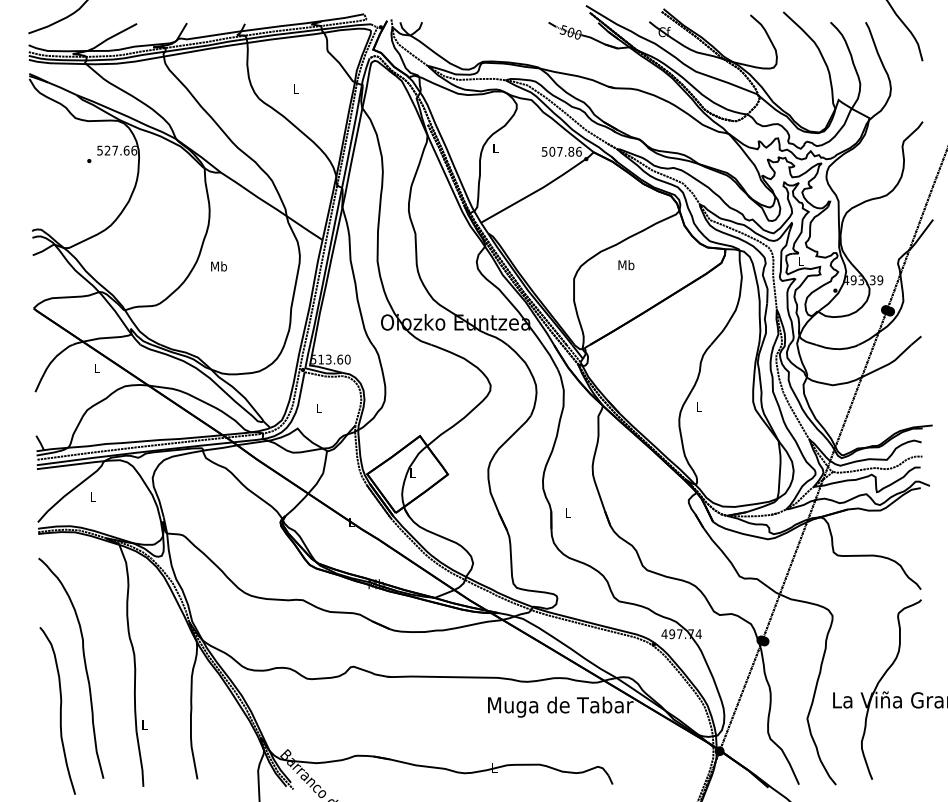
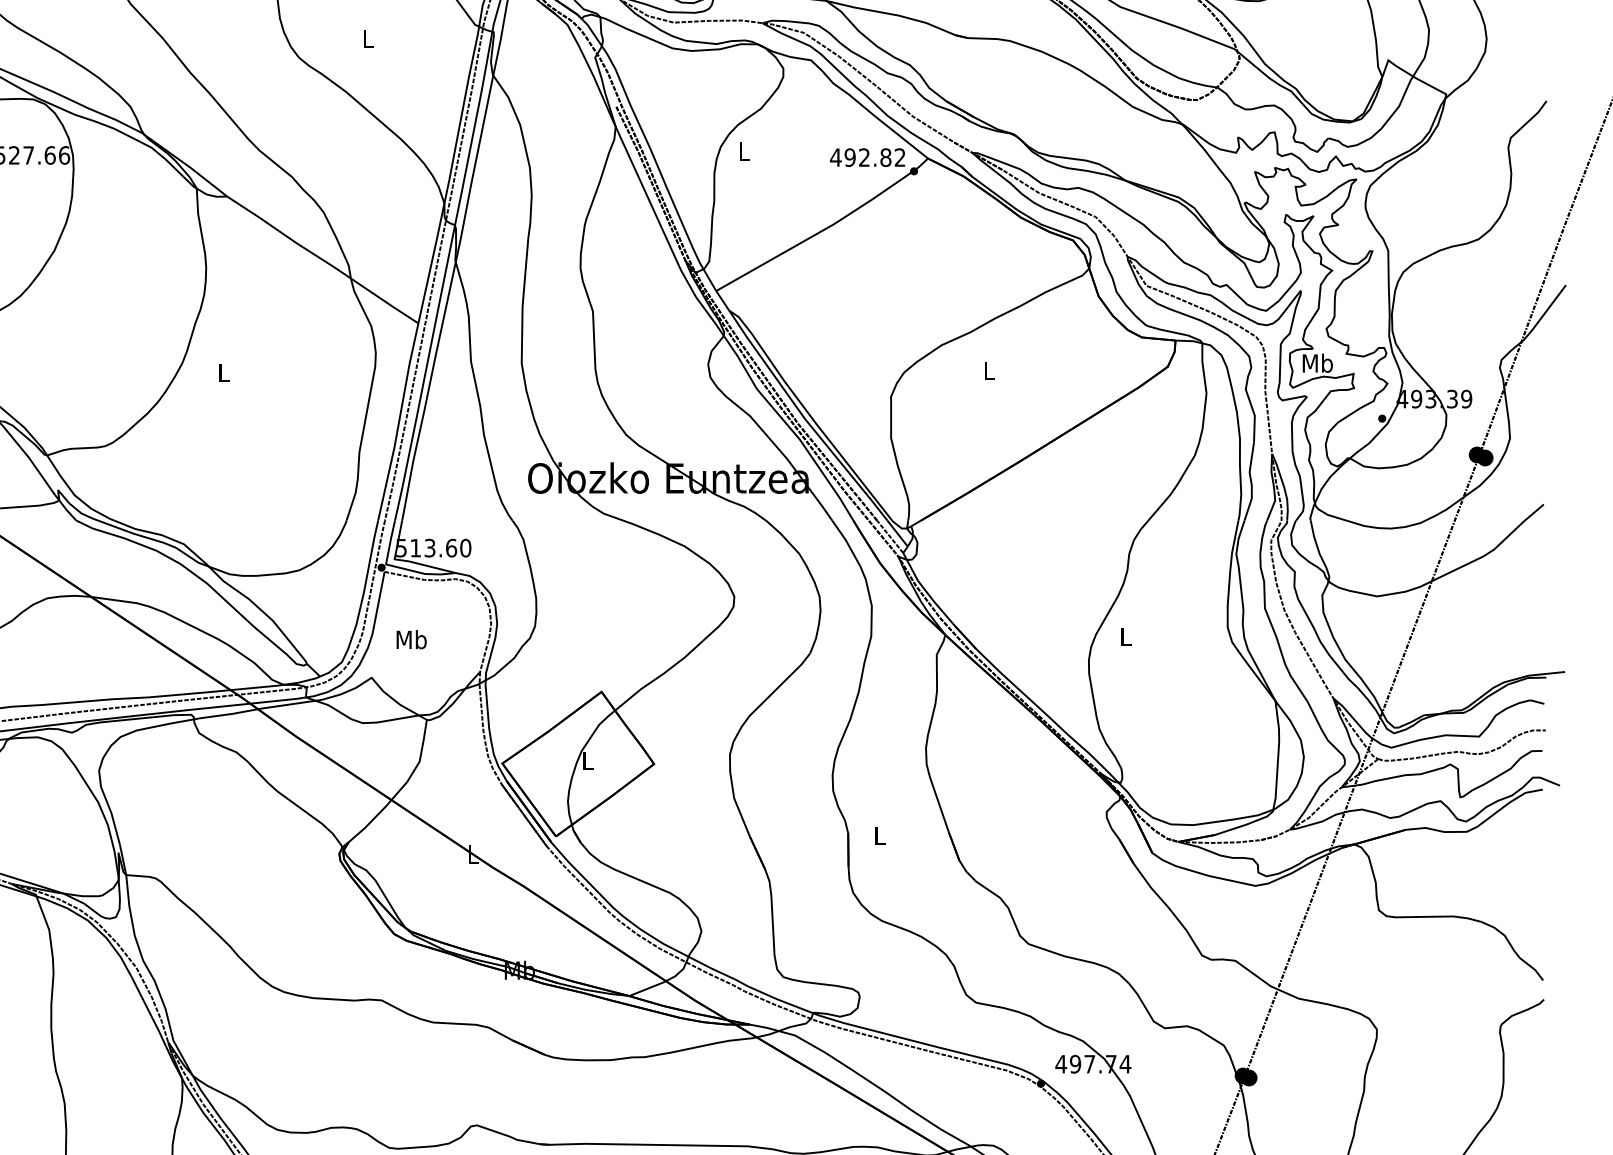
text: (561, 151) -> (867, 157), 507.86 -> 492.82
text: (801, 261) -> (1318, 363), L -> Mb
text: (626, 265) -> (989, 371), Mb -> L
text: (219, 266) -> (224, 373), Mb -> L
text: (318, 408) -> (410, 640), L -> Mb

